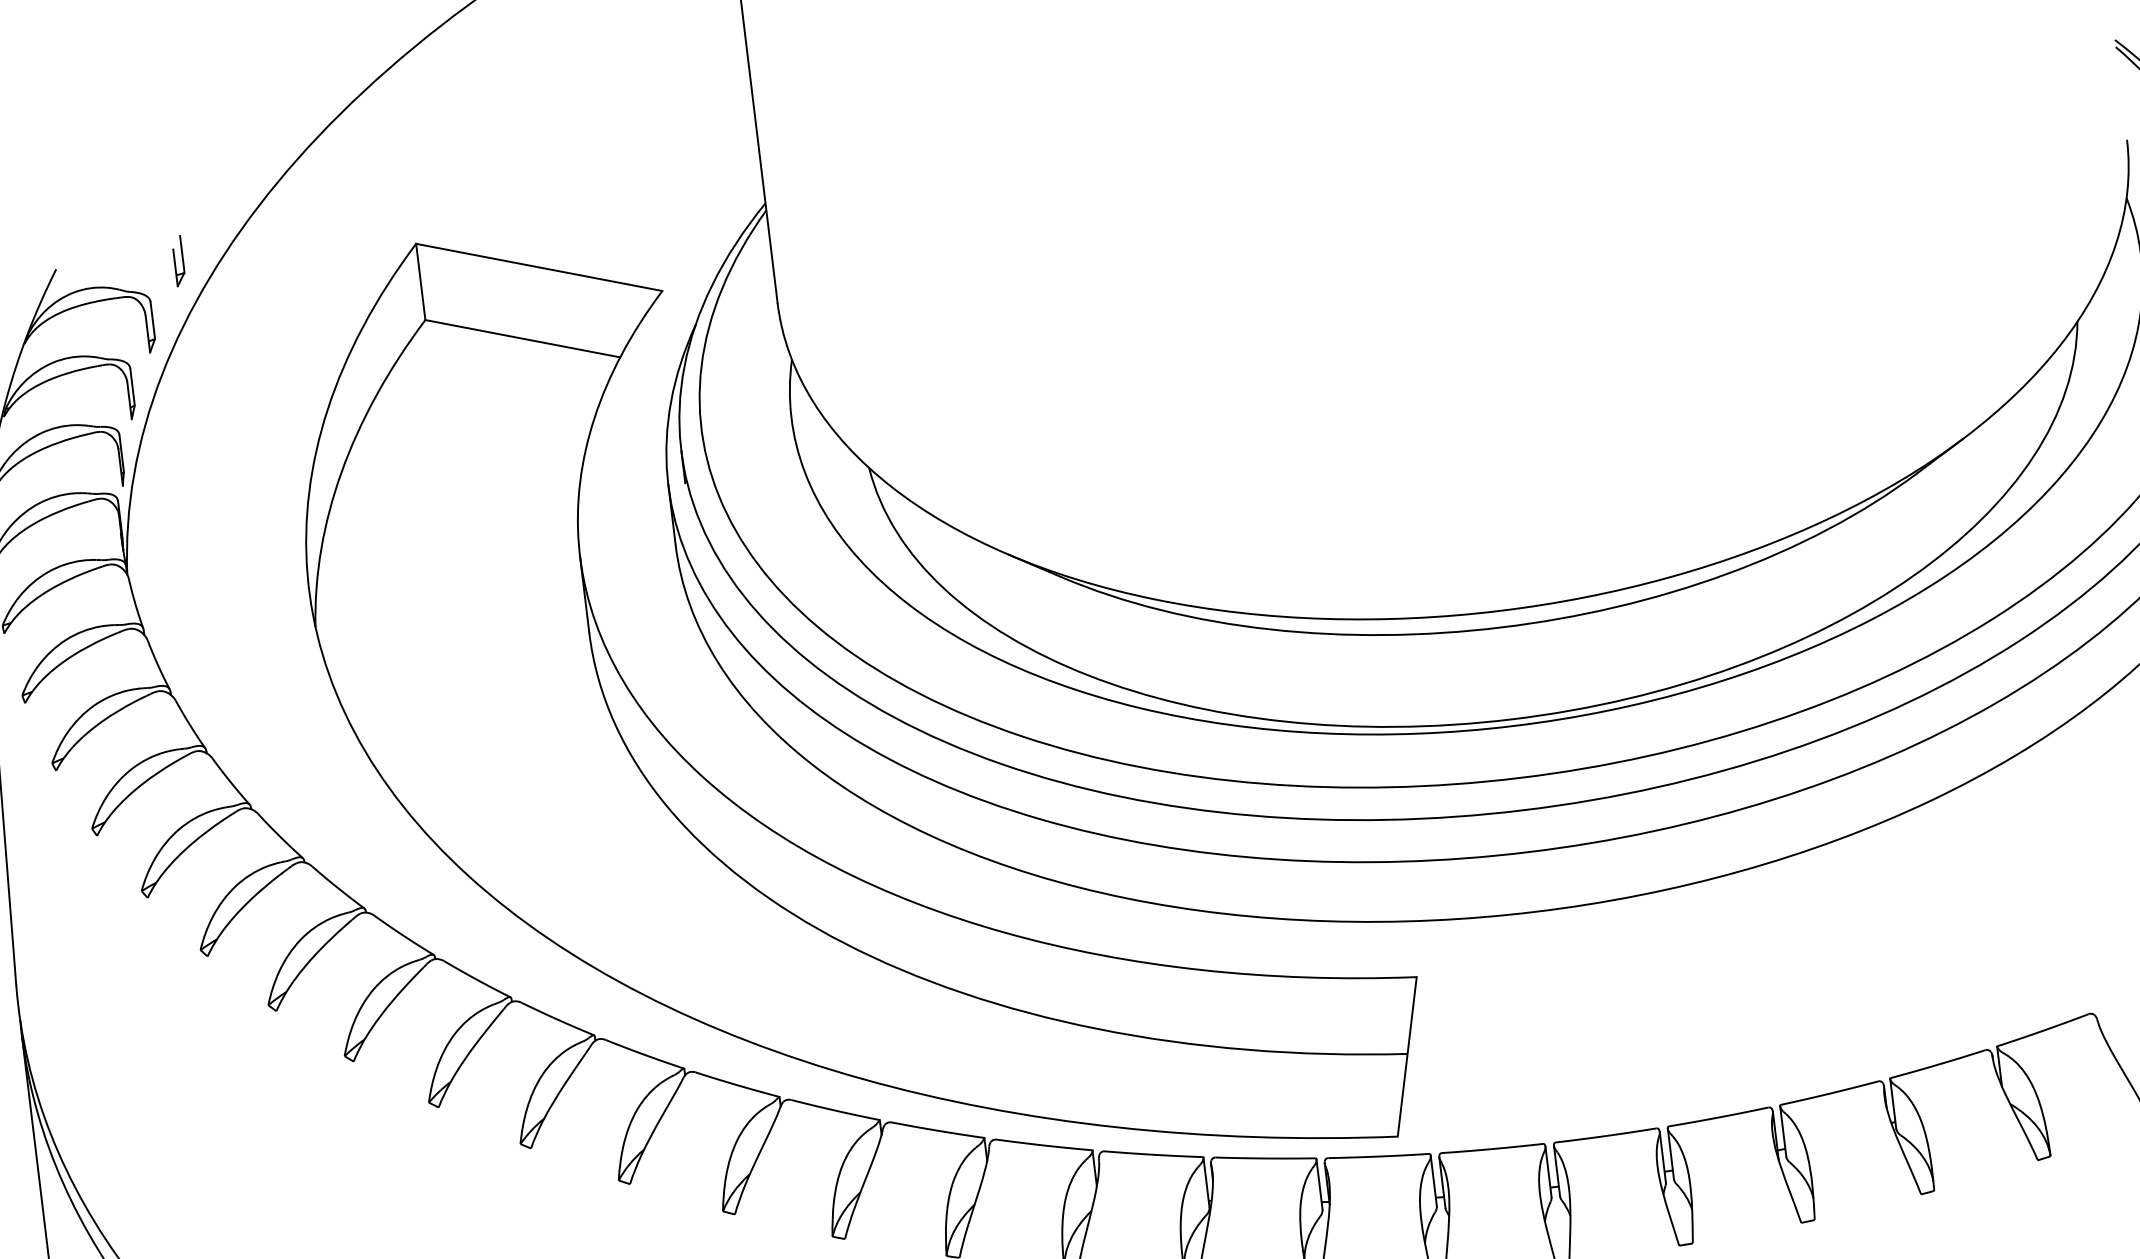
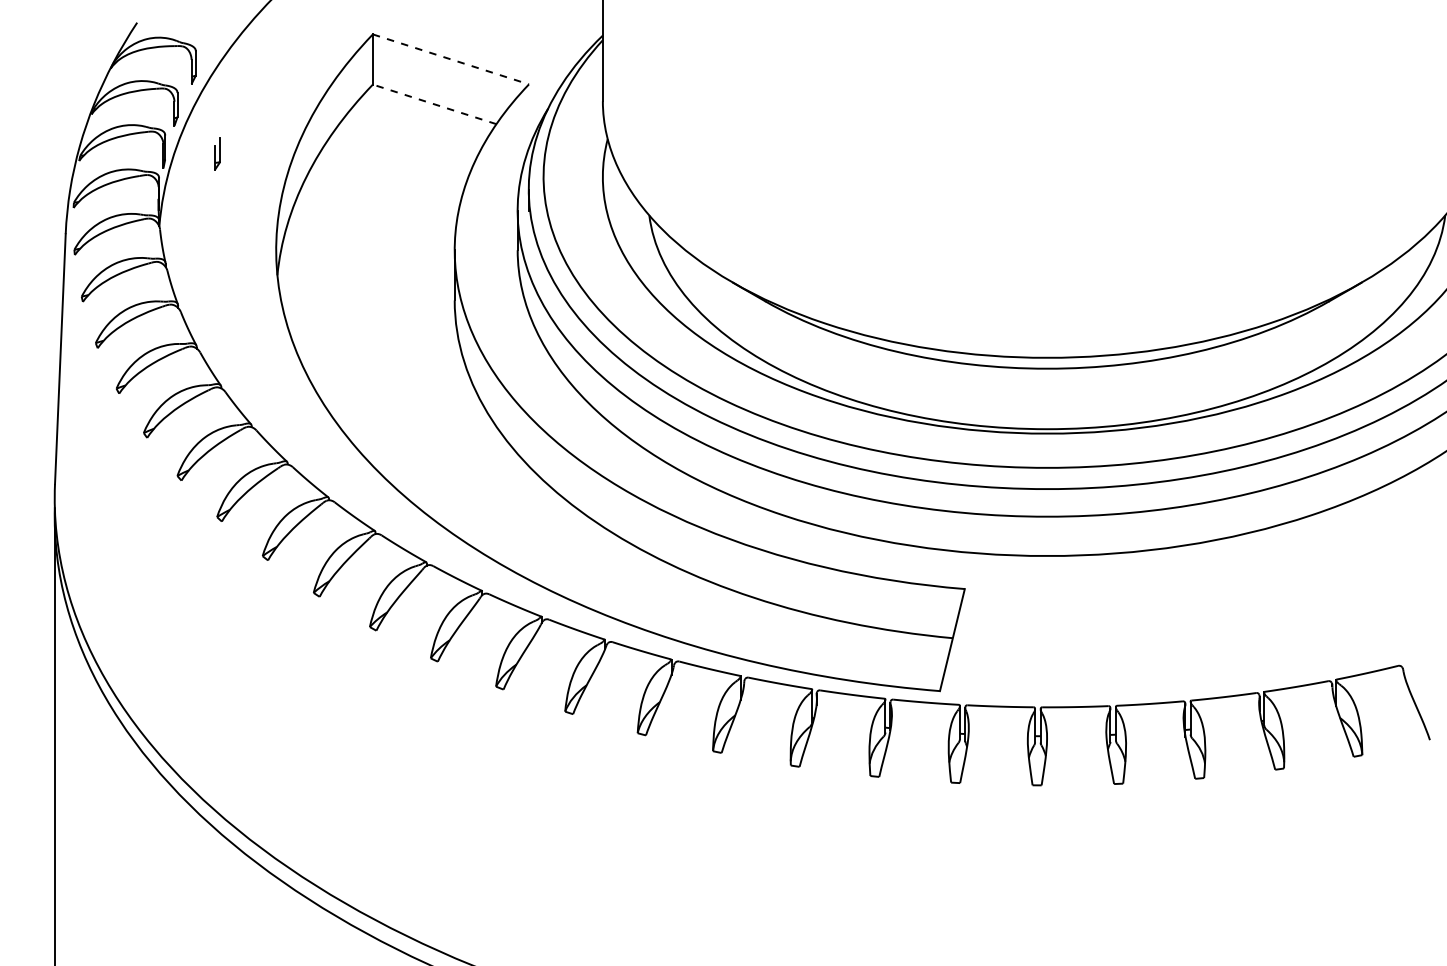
part: (178, 260) -> (217, 153), moved
line: (538, 267) -> (450, 59), solid -> dashed
line: (522, 338) -> (434, 104), solid -> dashed

